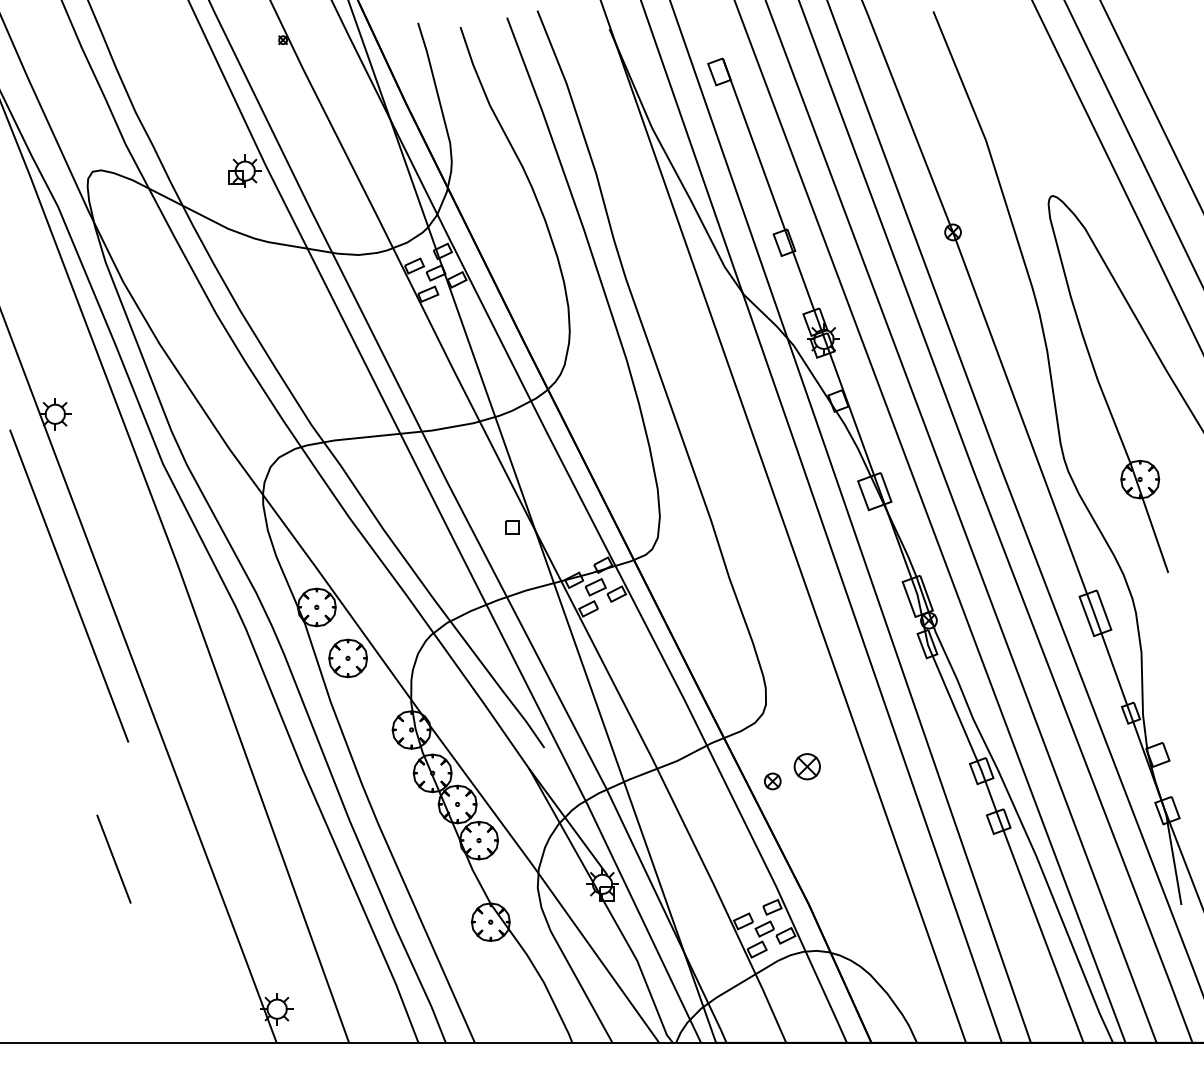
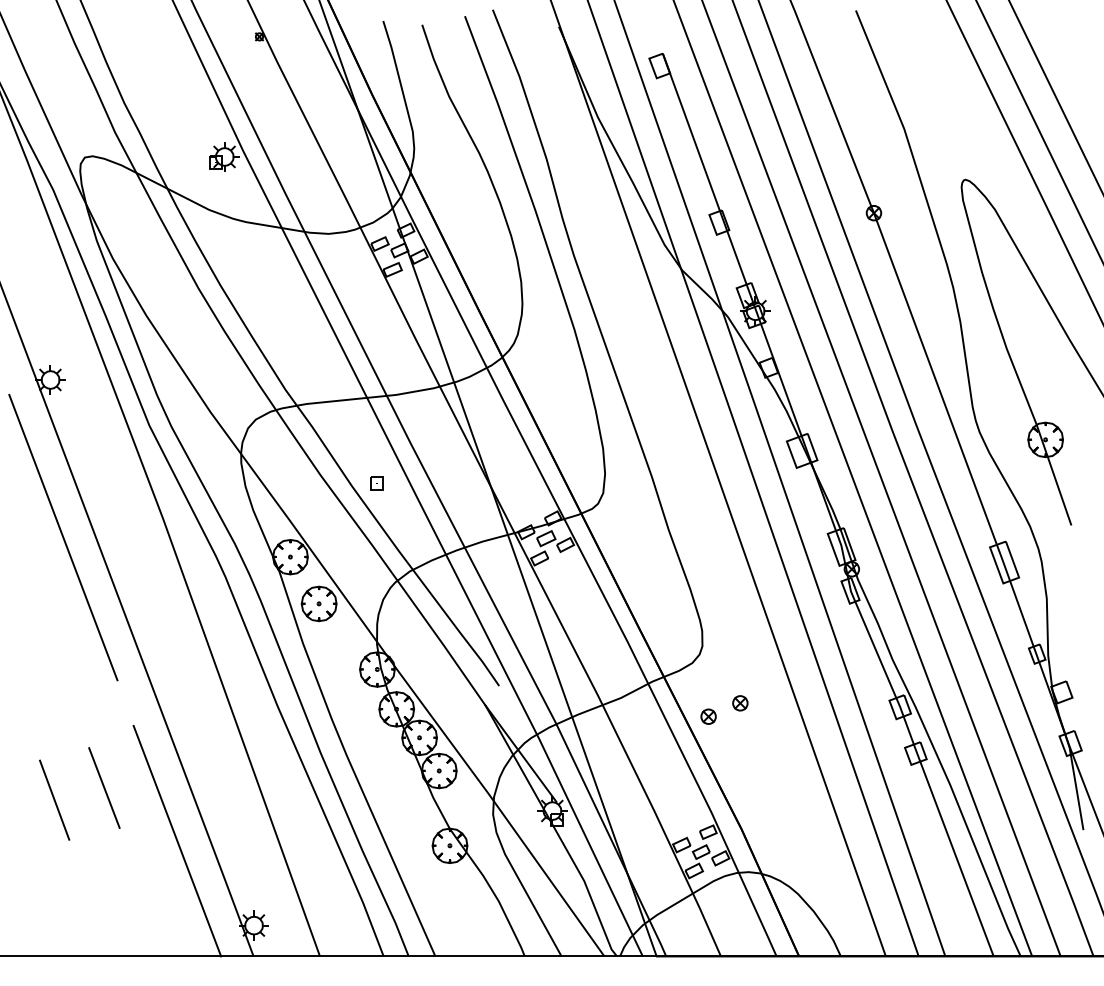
part: (512, 527) -> (376, 483), moved
part: (807, 767) -> (740, 703), size x0.62
line: (59, 871) -> (54, 799), added
line: (193, 916) -> (177, 840), added

